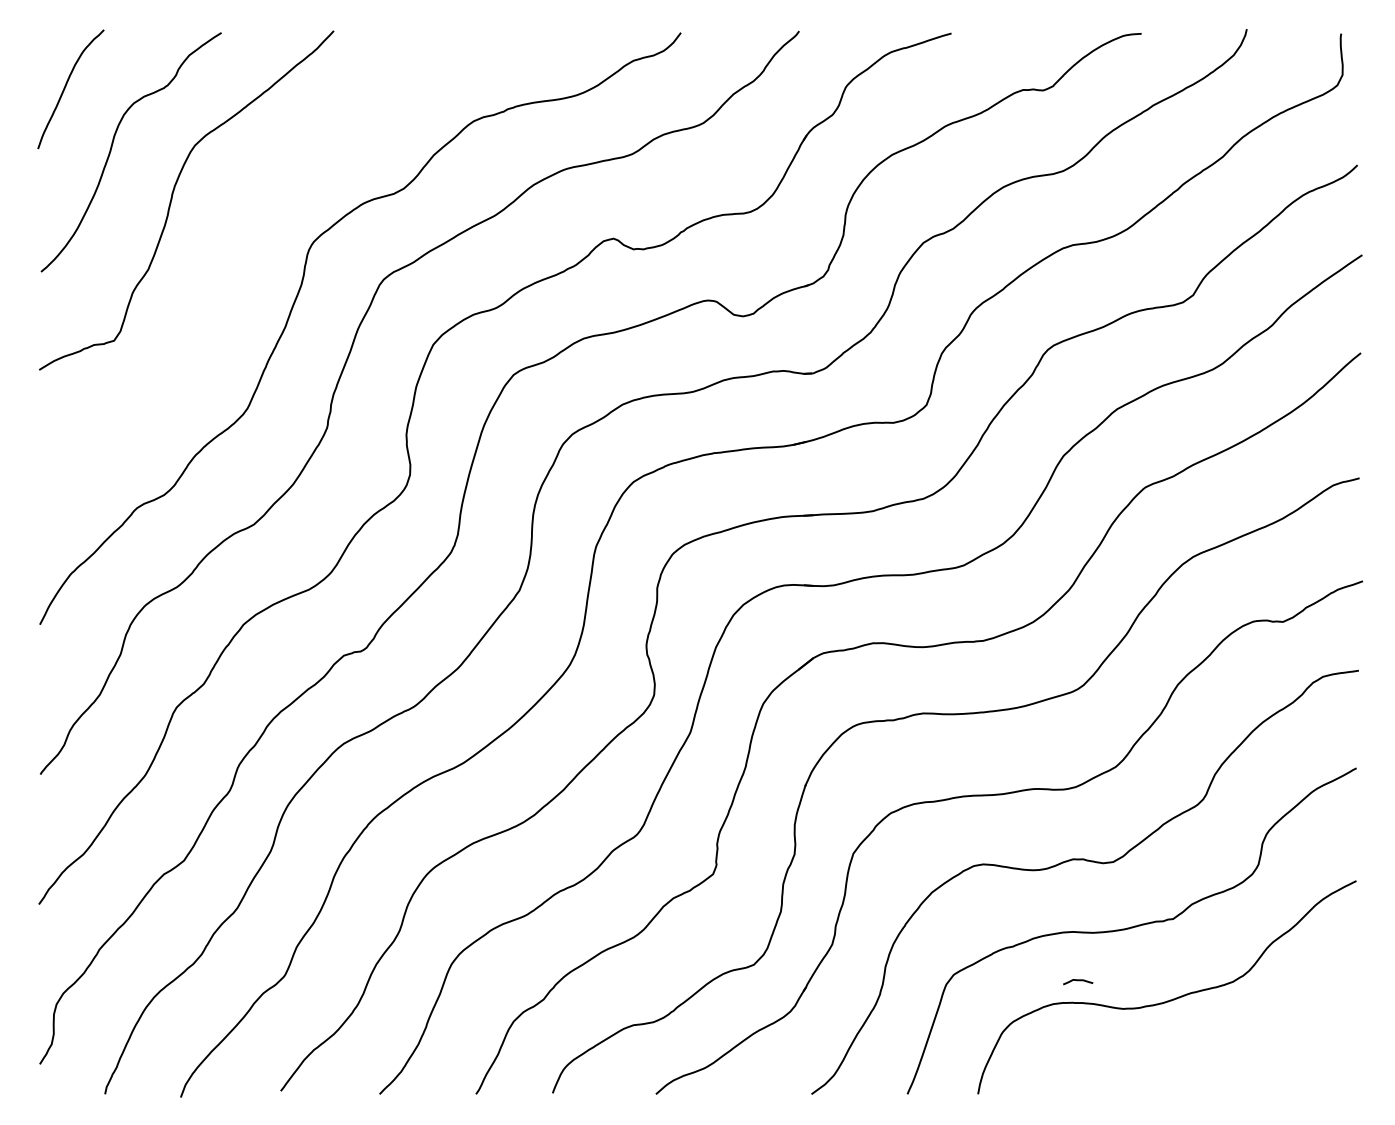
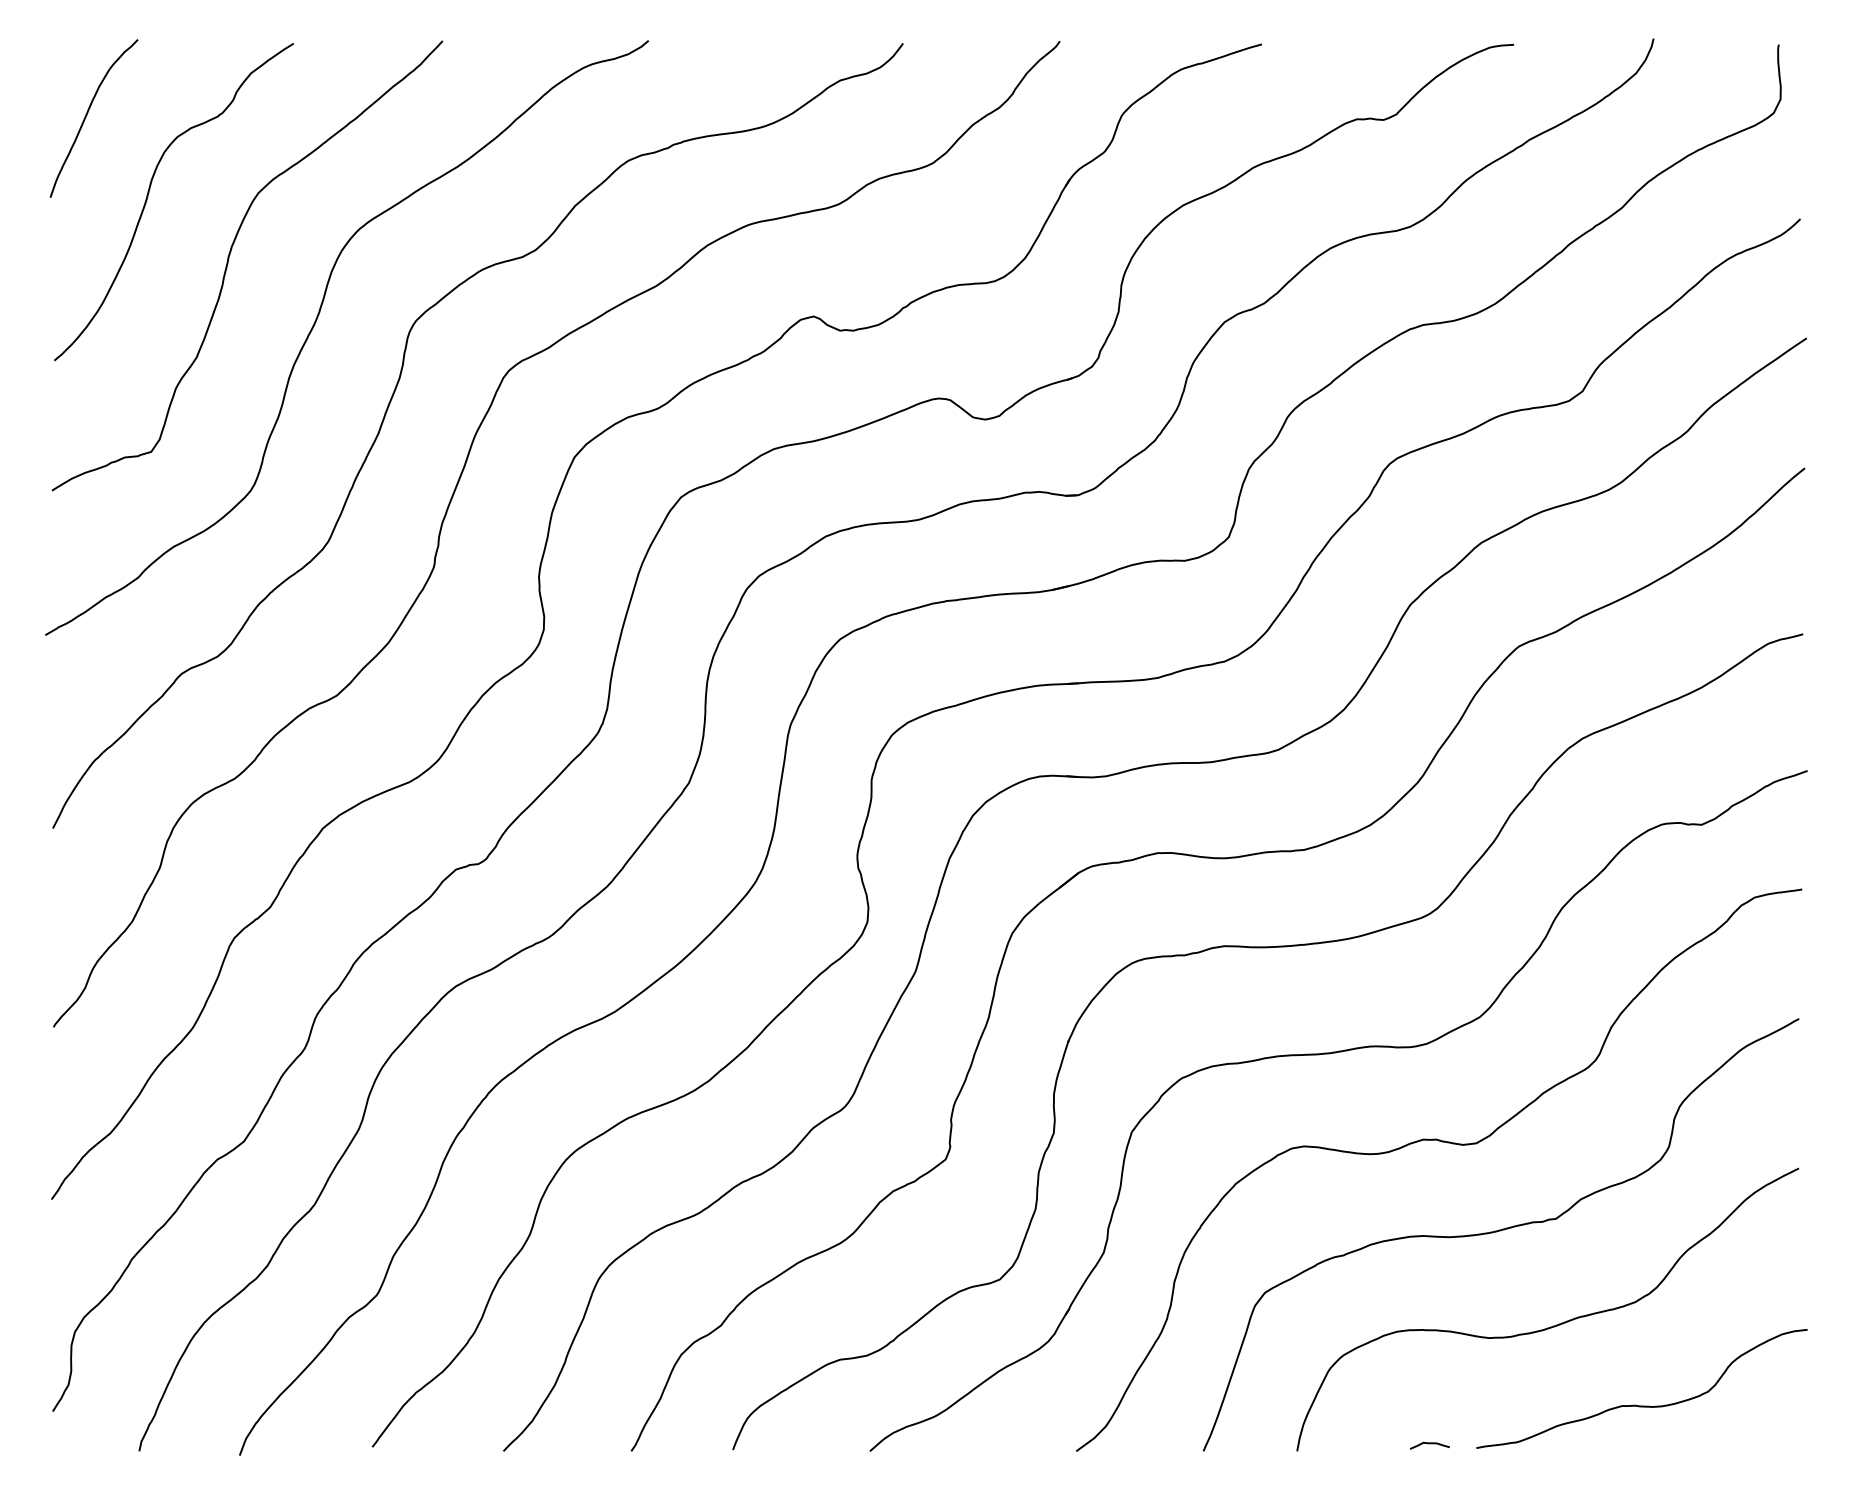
curve: (238, 244) -> (316, 324), added
curve: (1078, 981) -> (1430, 1444), moved
curve: (1237, 1059) -> (1641, 1405), added

